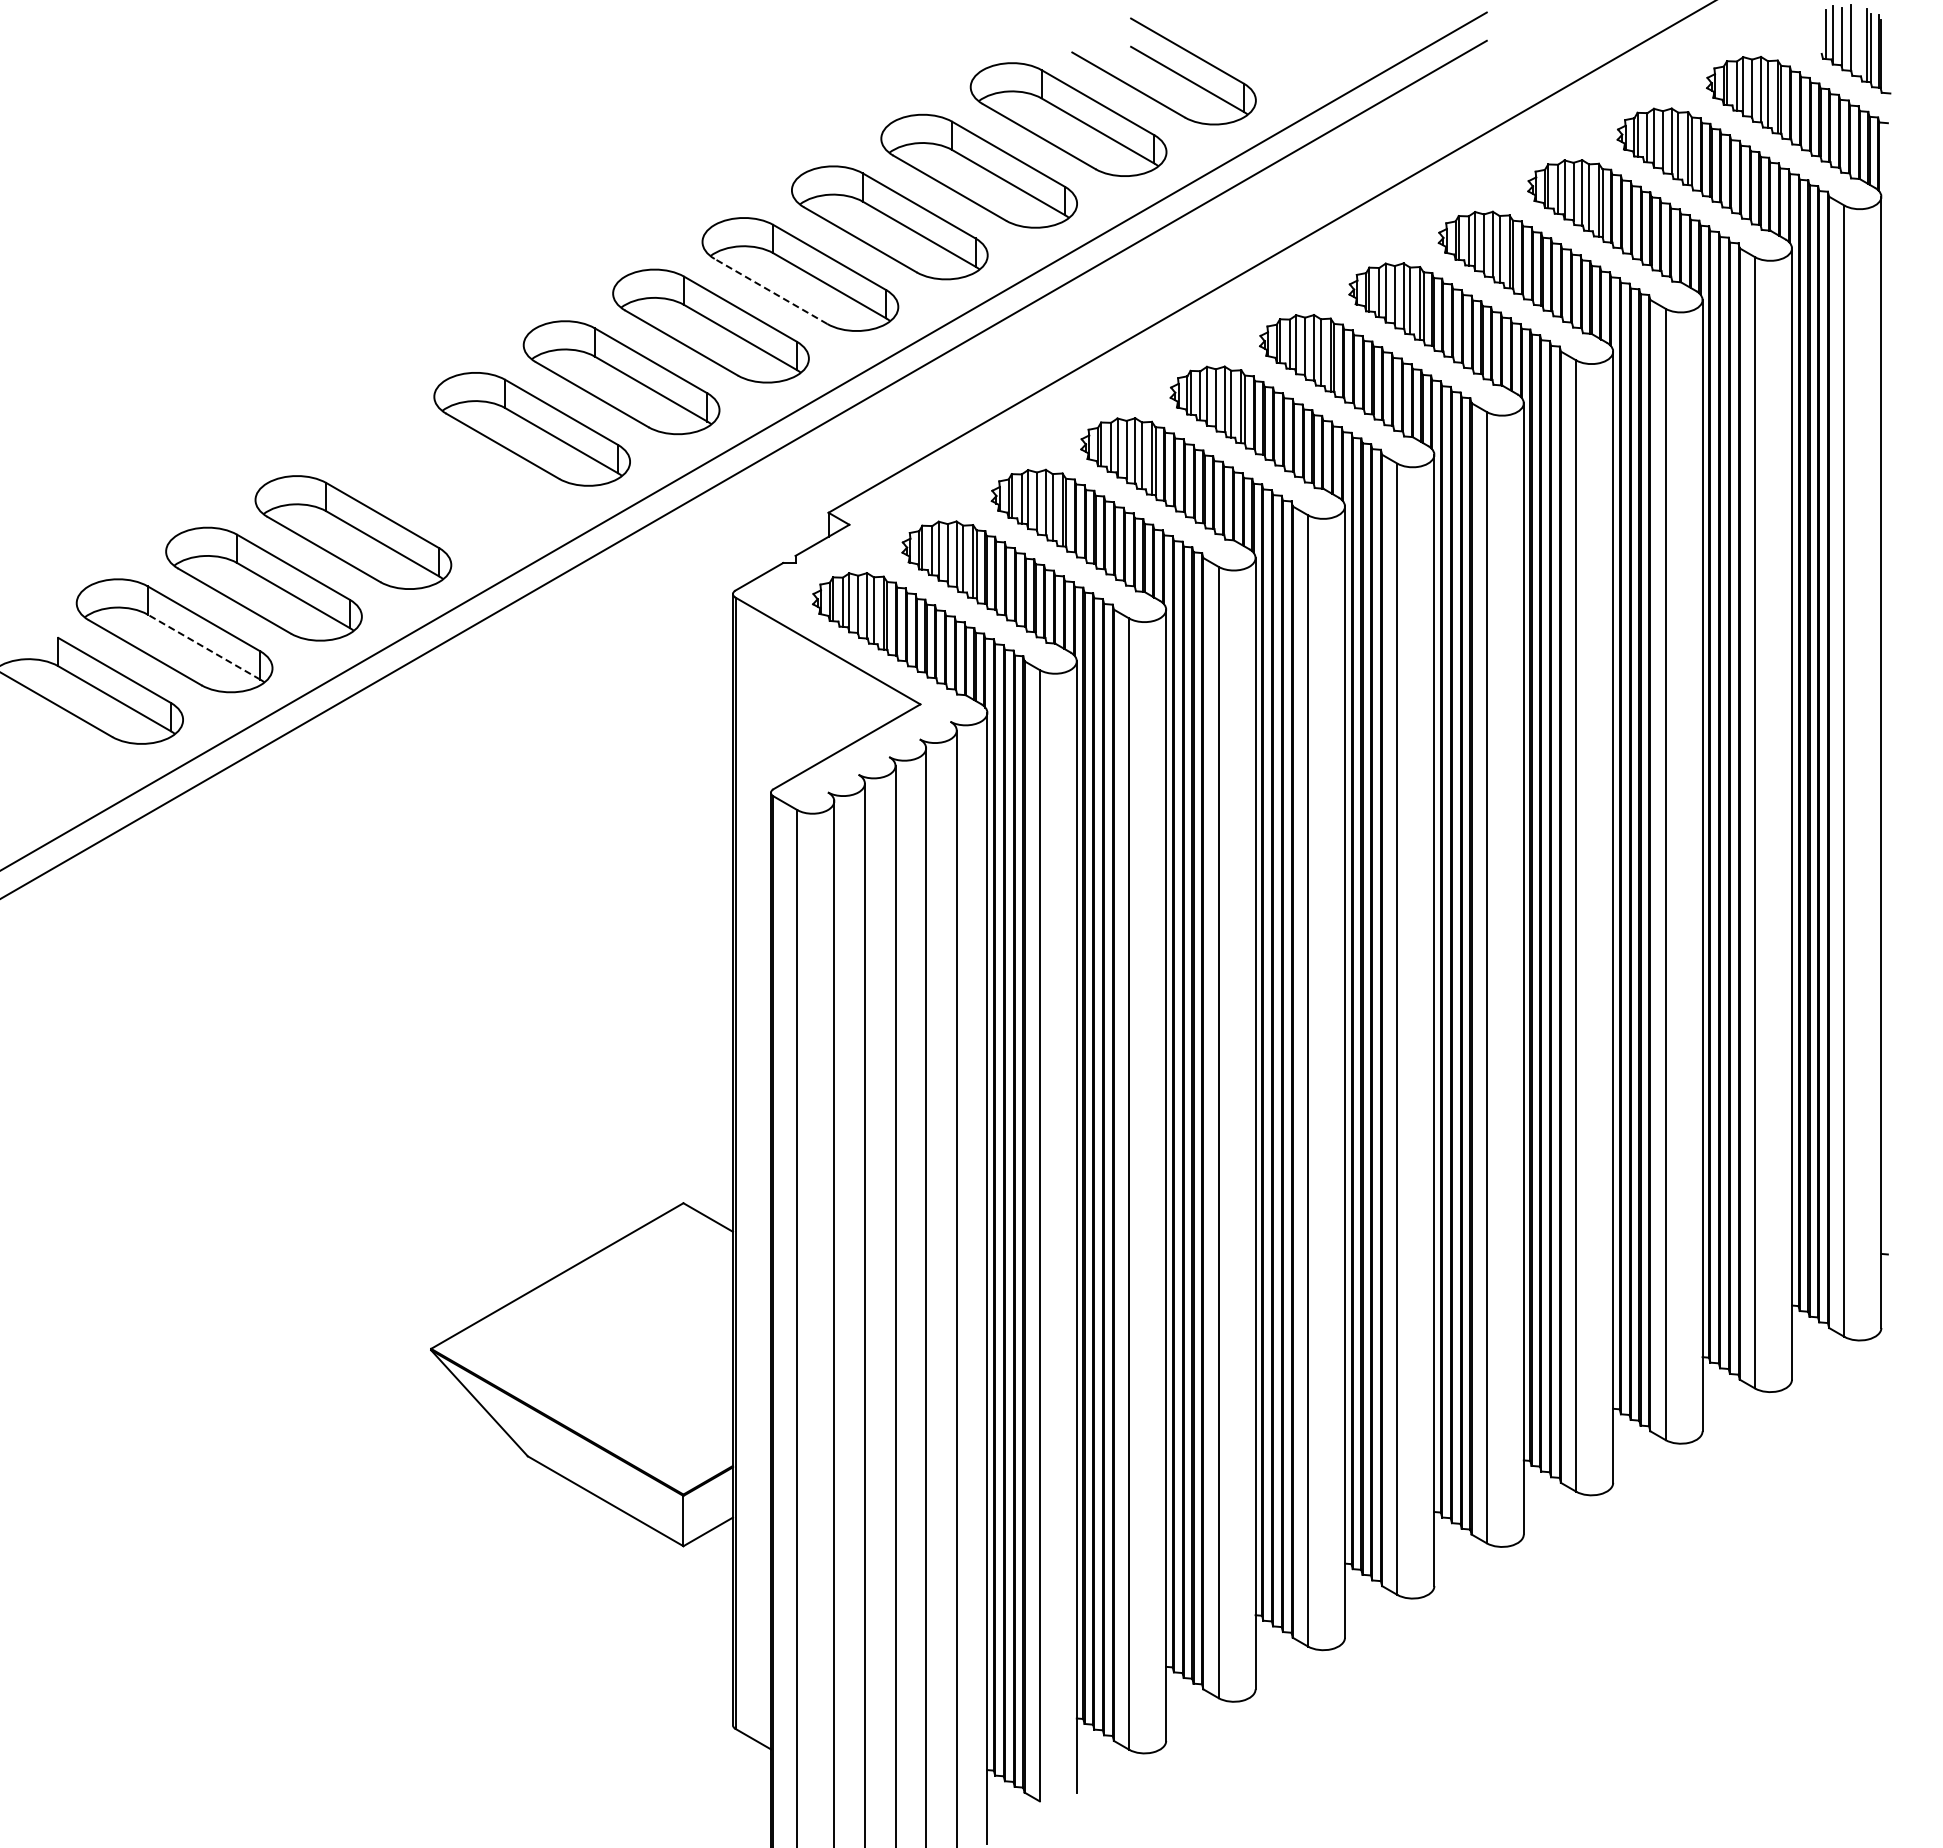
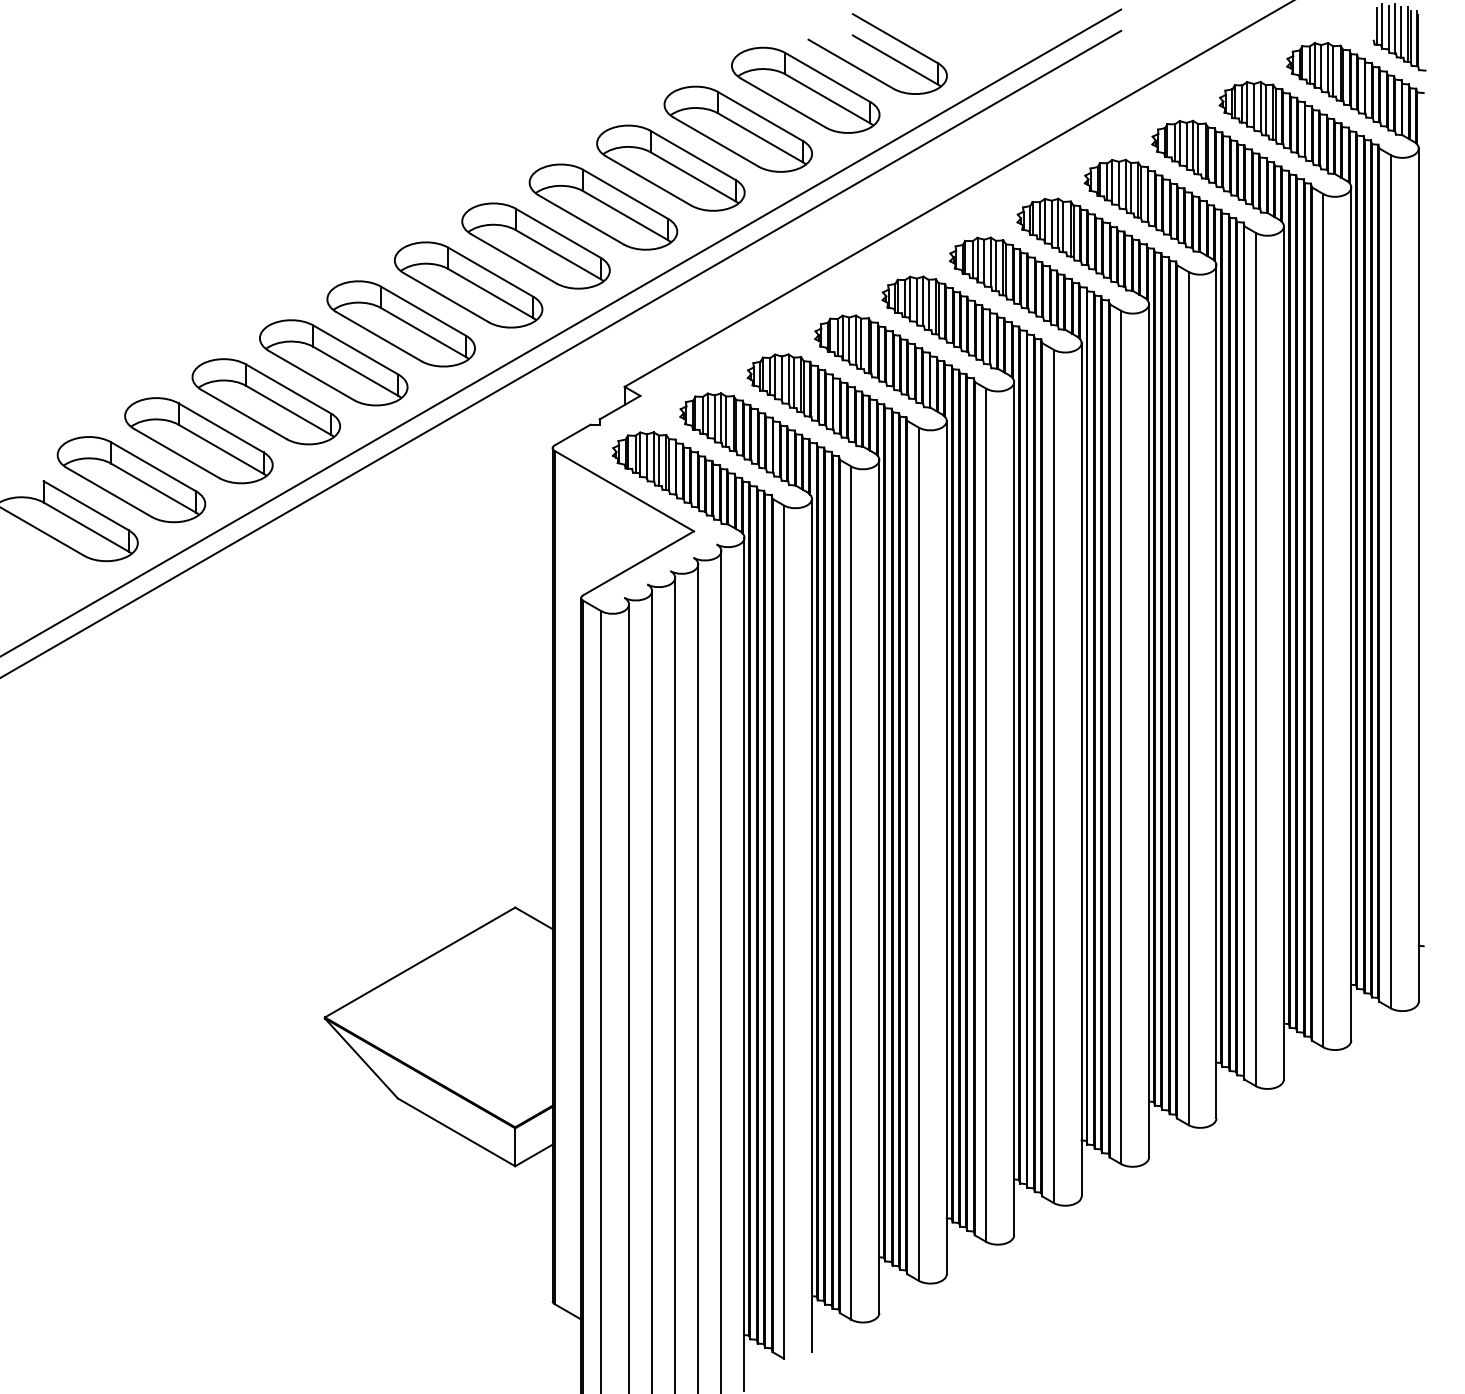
line: (1857, 42) -> (1400, 32), added
line: (770, 291) -> (580, 219), dashed -> solid
part: (442, 480) -> (333, 362), added
line: (203, 646) -> (153, 487), dashed -> solid

